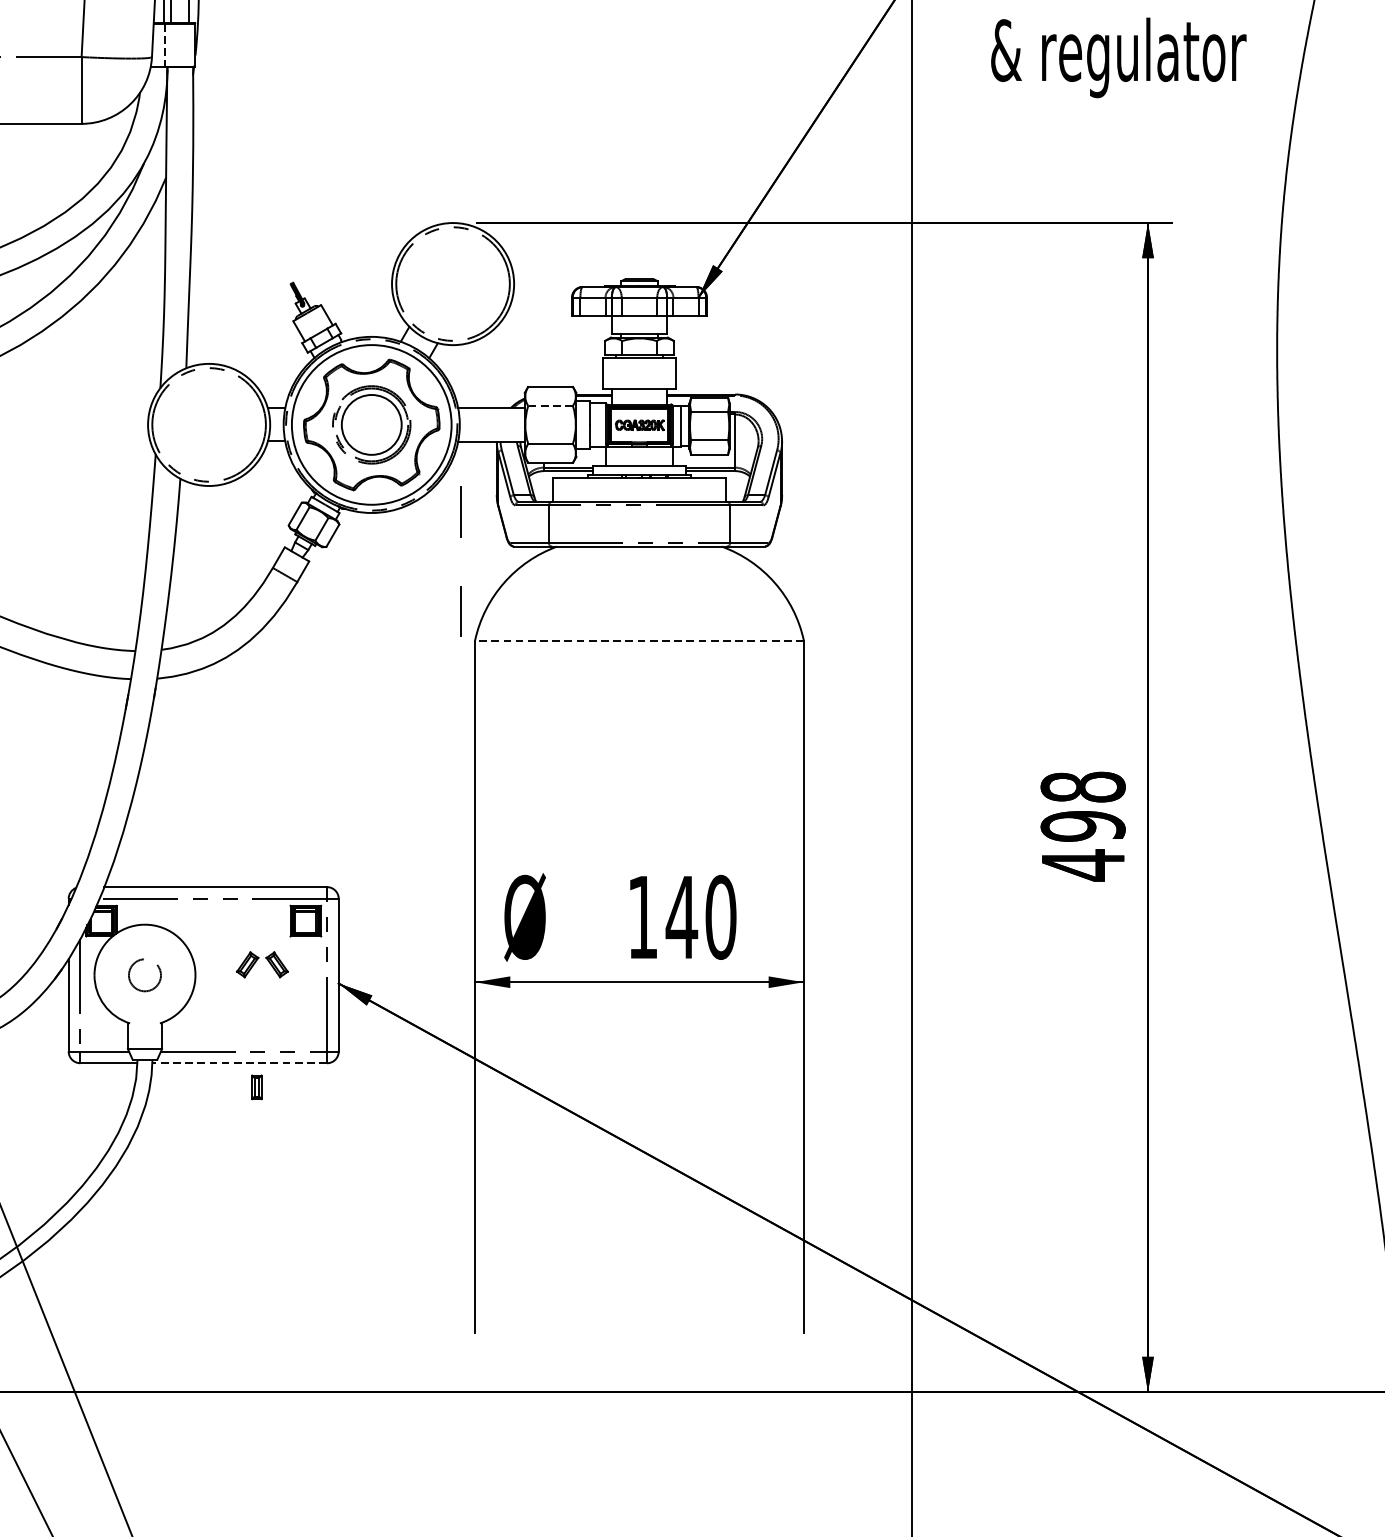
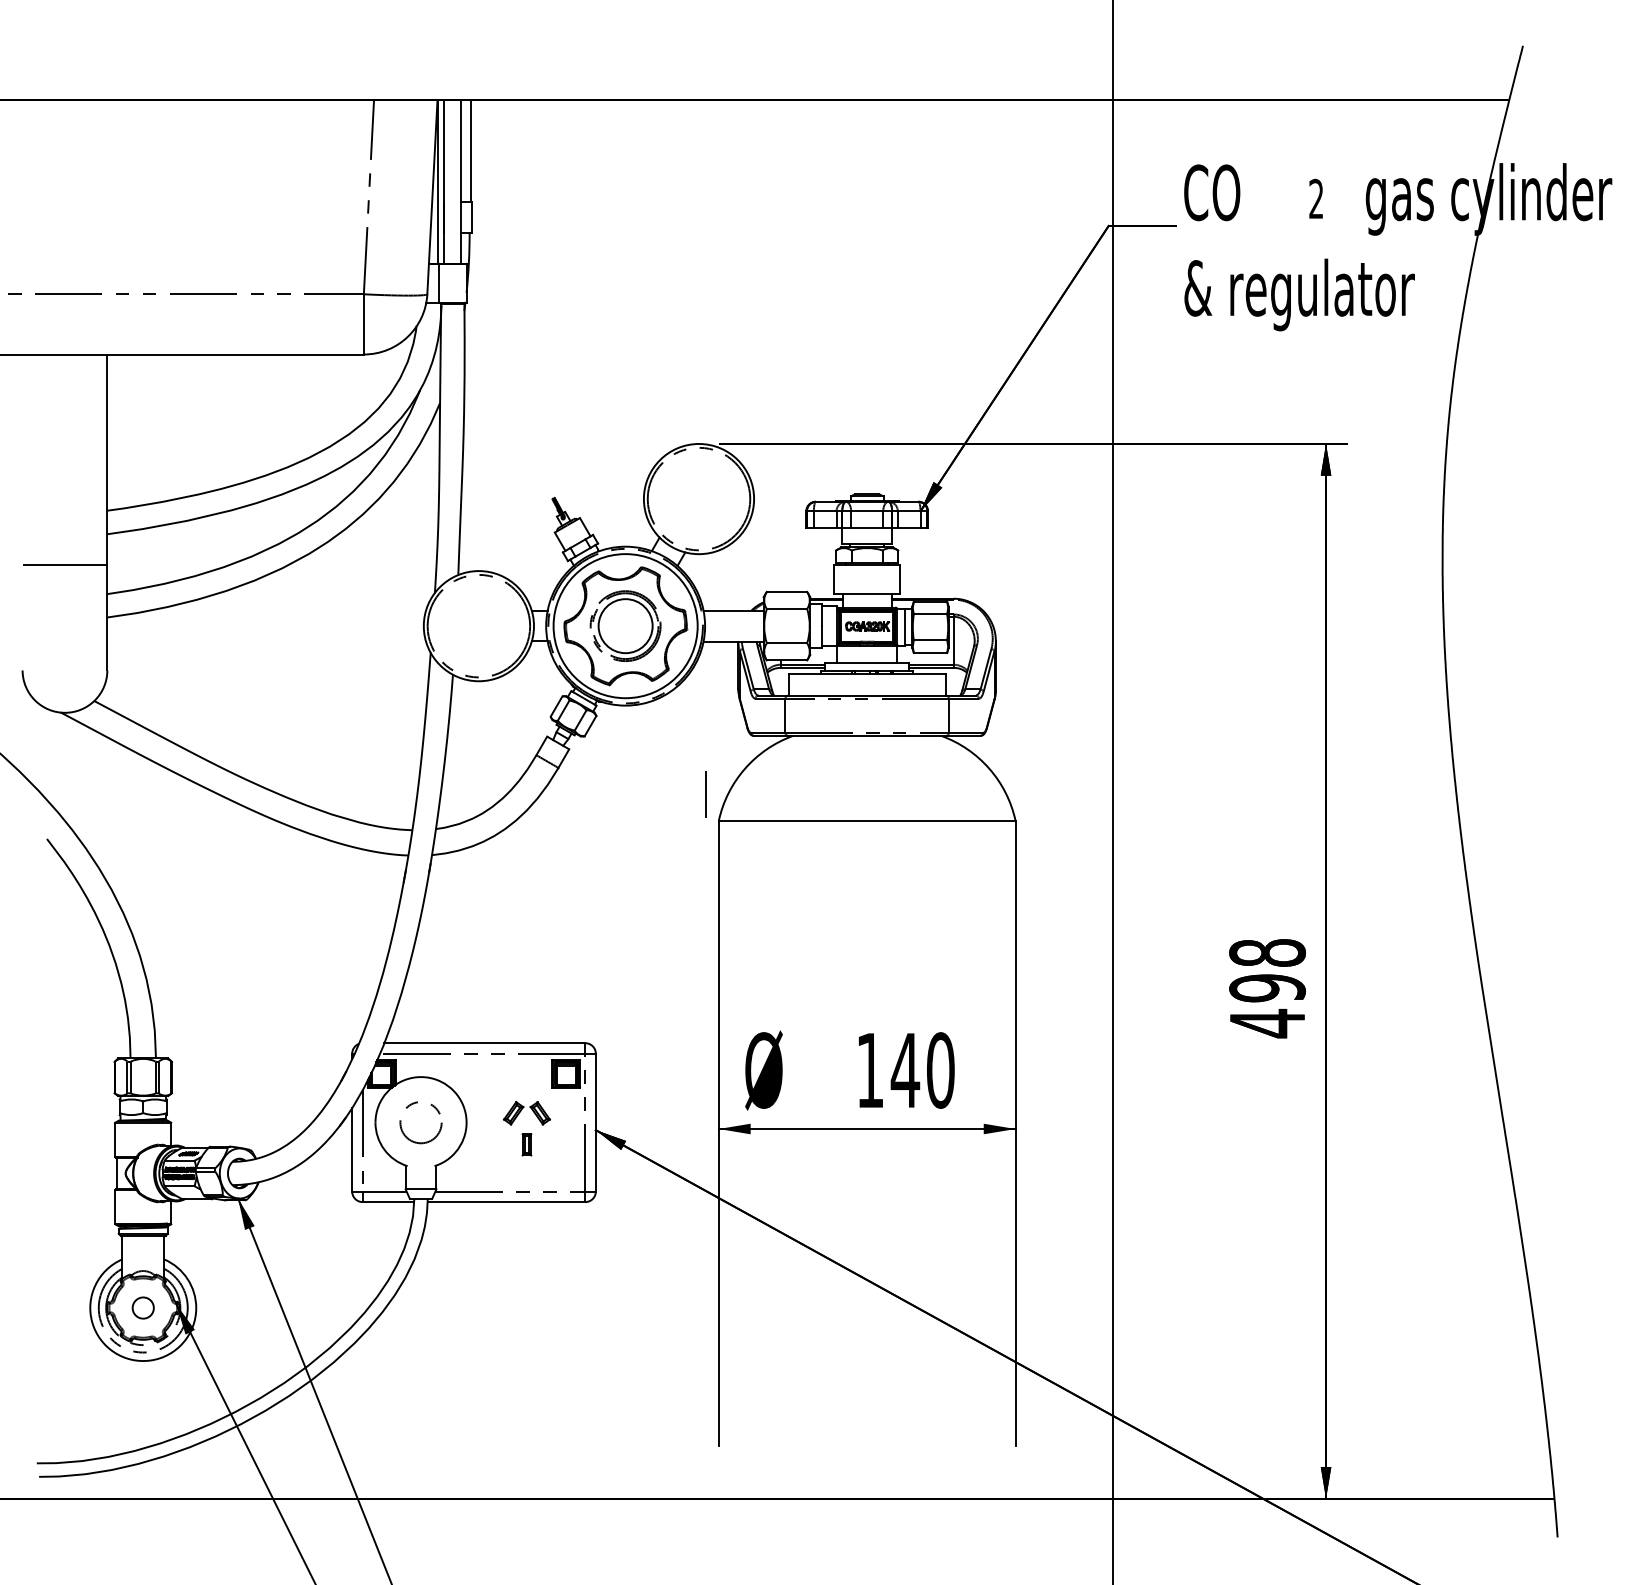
line: (165, 46) -> (439, 284), dashed -> solid
line: (550, 406) -> (786, 609), dashed -> solid
line: (460, 511) -> (705, 704), removed
line: (638, 640) -> (866, 820), dashed -> solid
circle: (144, 975) -> (420, 1122), size x1.43
line: (239, 1063) -> (506, 1202), dashed -> solid
part: (256, 1086) -> (526, 1144), moved

